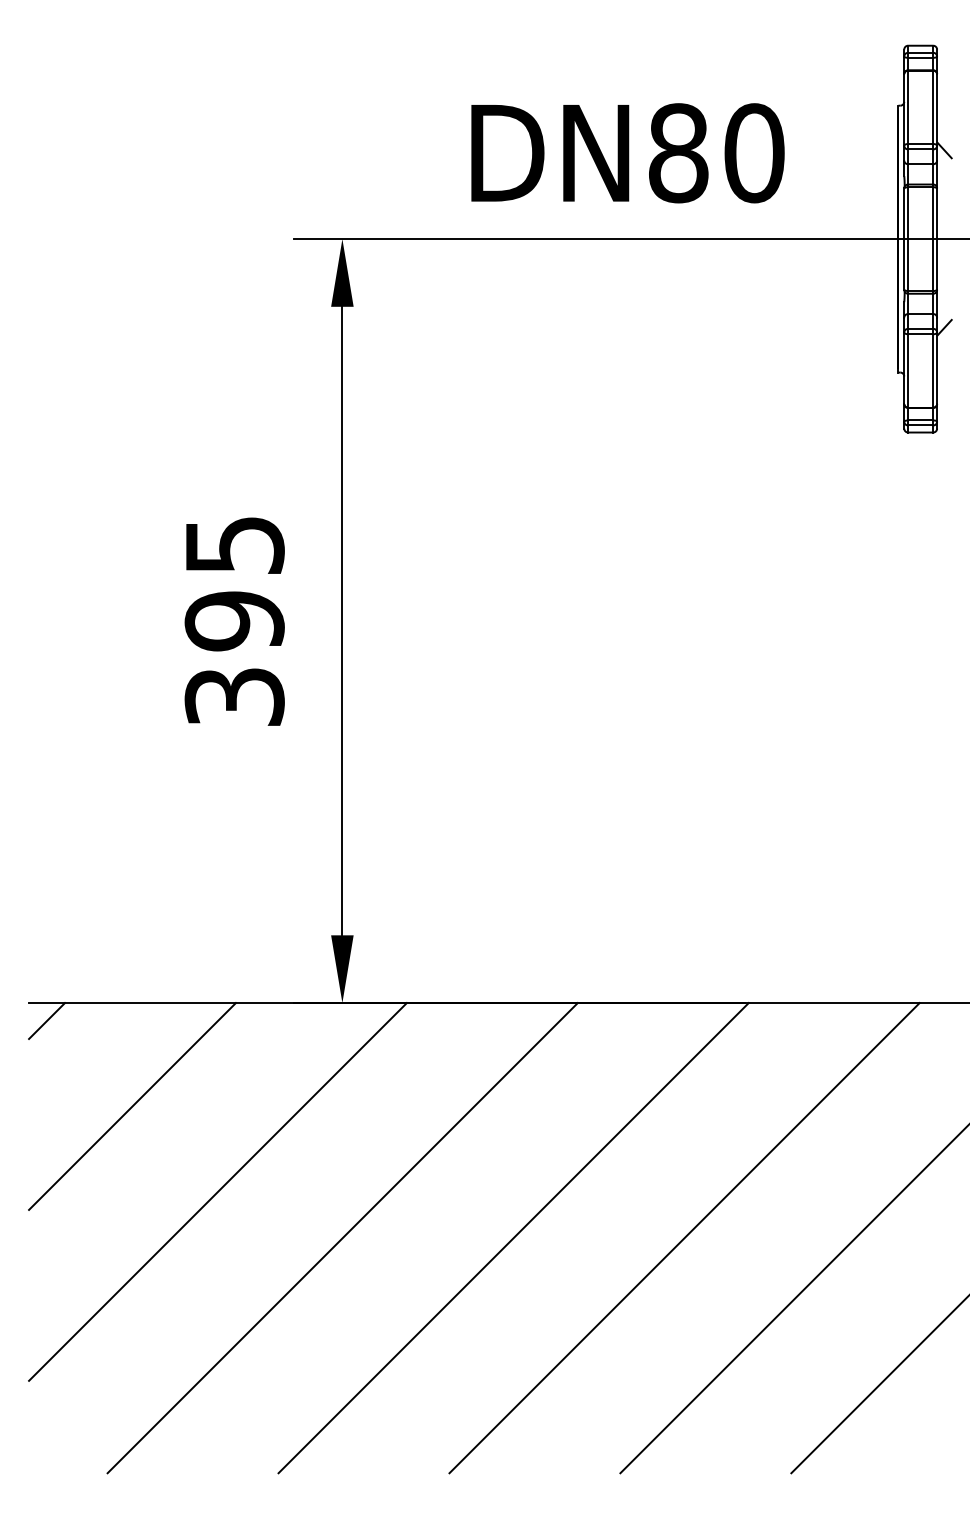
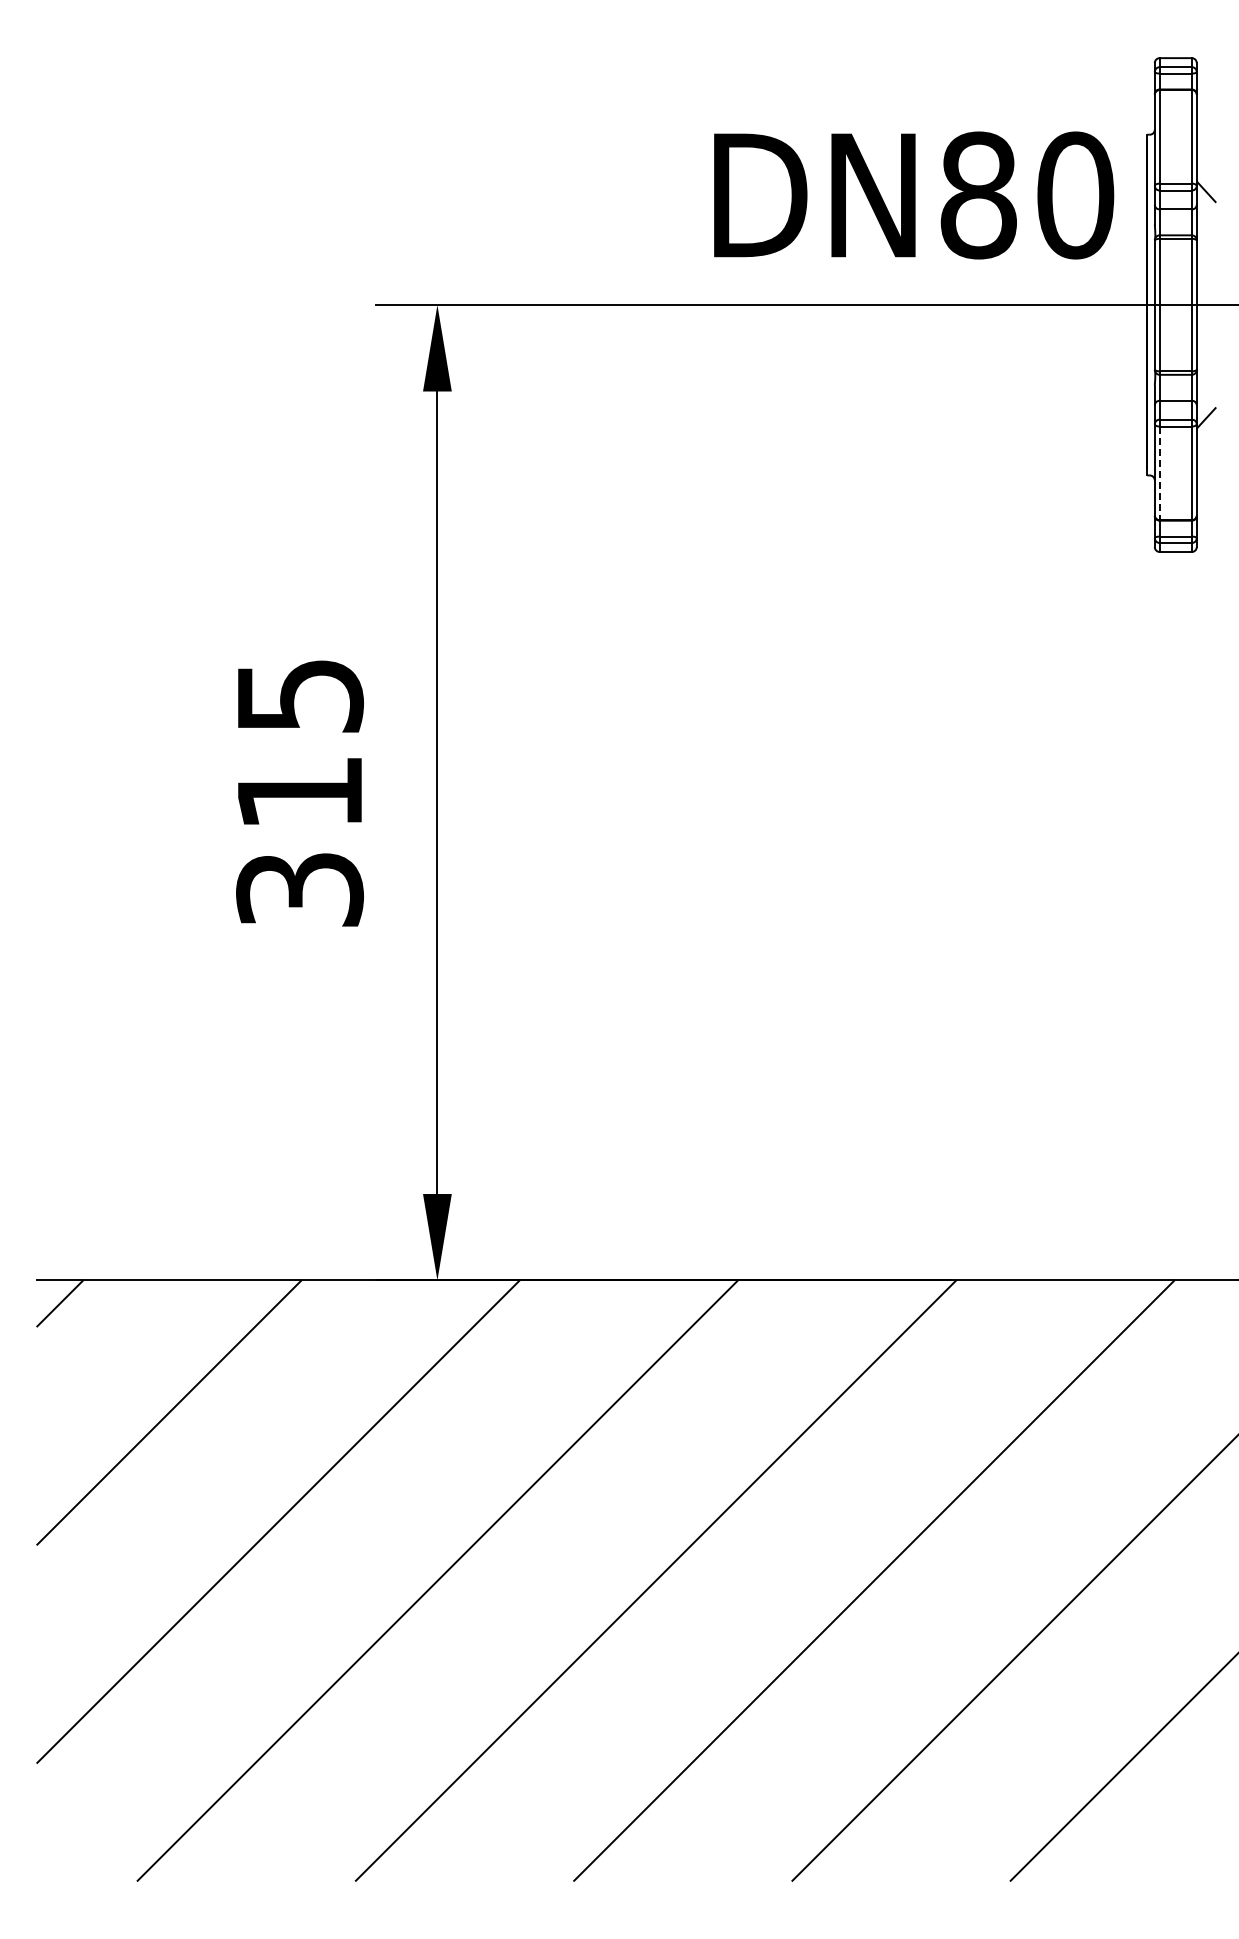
text: (628, 153) -> (914, 195), moved
line: (907, 371) -> (1159, 473), solid -> dashed
text: (234, 621) -> (299, 793), 395 -> 315

